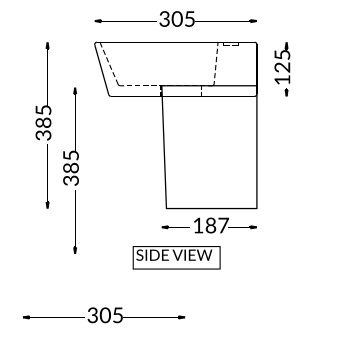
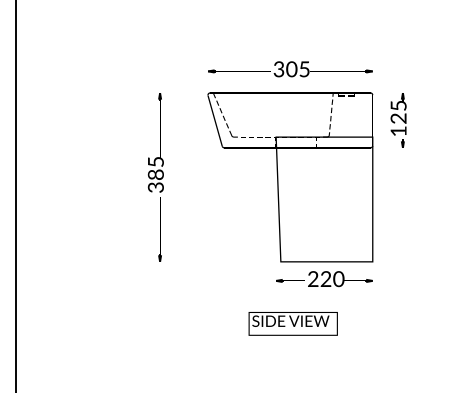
part: (70, 170) -> (183, 223), removed
text: (211, 225) -> (326, 279), 187 -> 220
text: (175, 257) -> (292, 323), moved
part: (104, 315) -> (217, 370), removed

